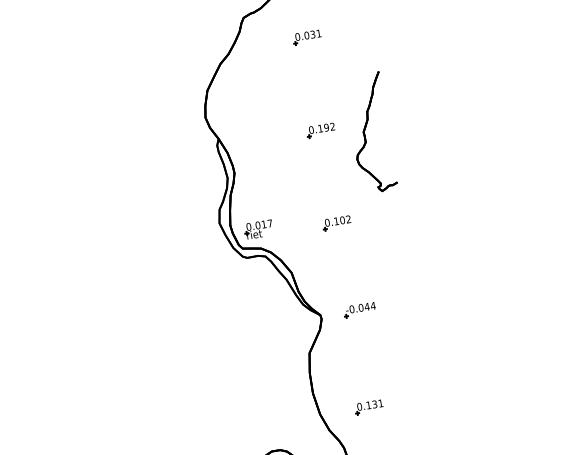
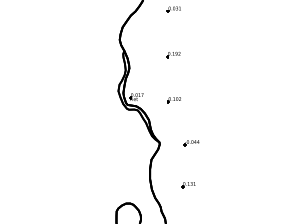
part: (369, 132) -> (196, 59), removed
part: (359, 311) -> (191, 143), moved
part: (368, 408) -> (188, 185), moved

